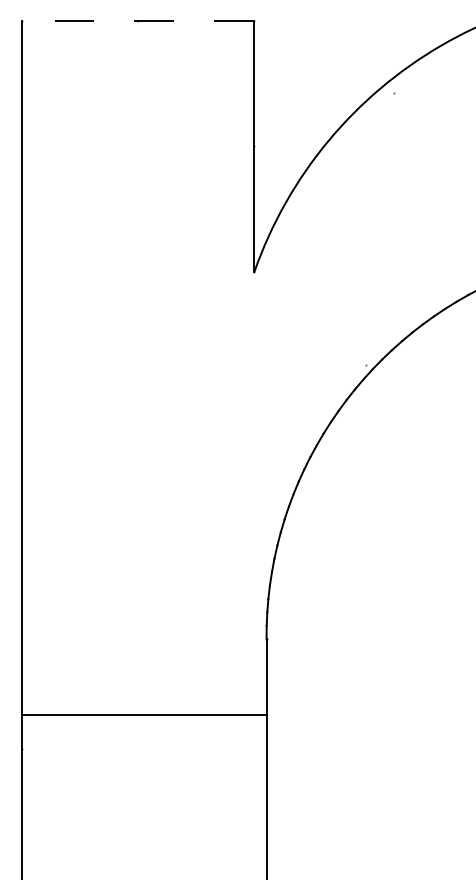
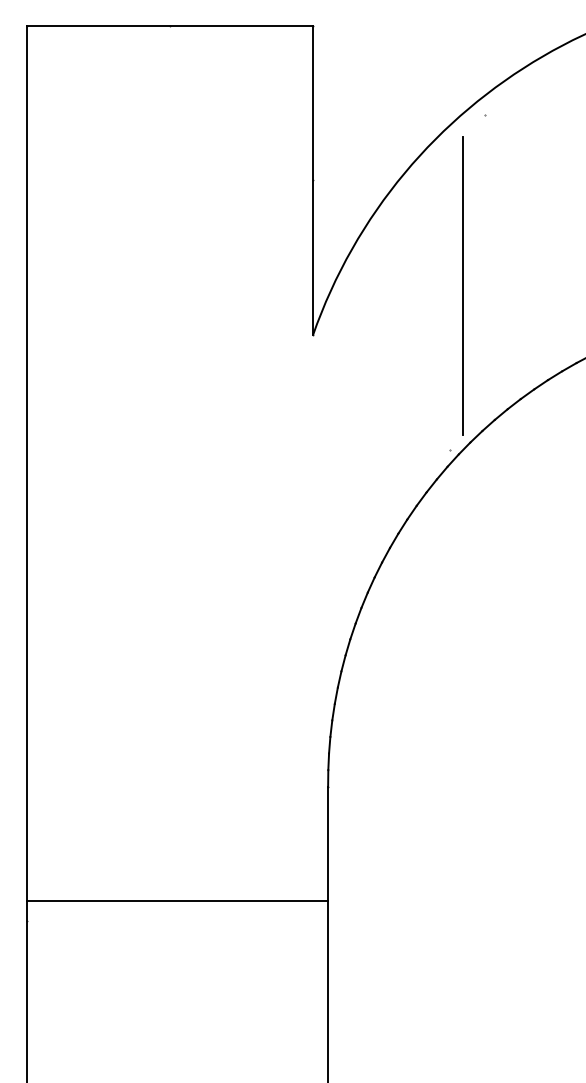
line: (137, 20) -> (169, 25), dashed -> solid
line: (376, 232) -> (463, 286), added
line: (143, 714) -> (176, 901), moved

